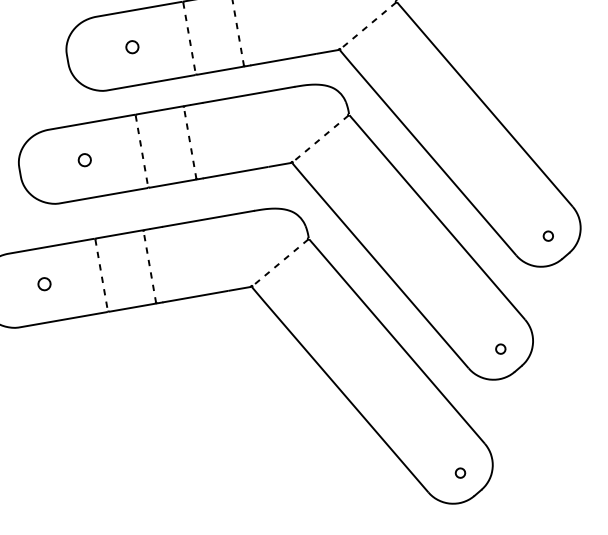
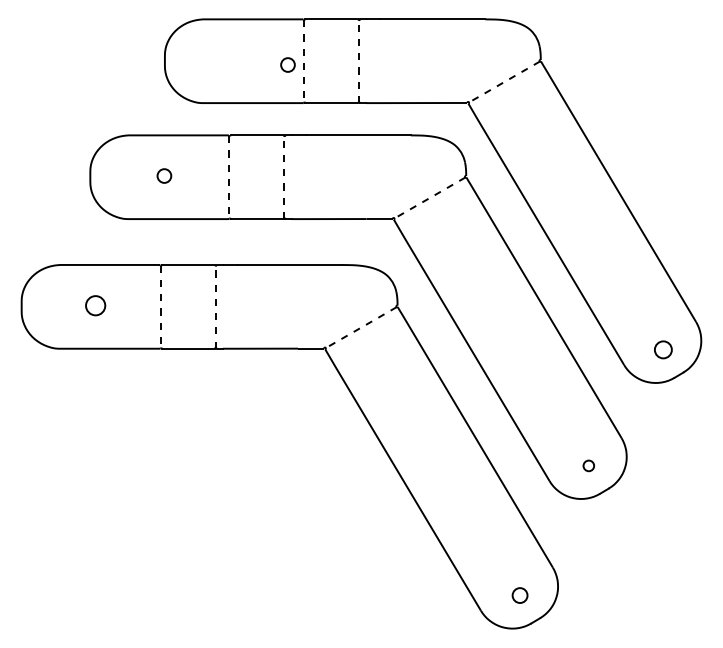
circle: (131, 46) -> (287, 64), moved
circle: (548, 235) -> (663, 349), size x1.6
circle: (44, 284) -> (95, 305), size x1.4
circle: (460, 473) -> (520, 595), size x1.4

